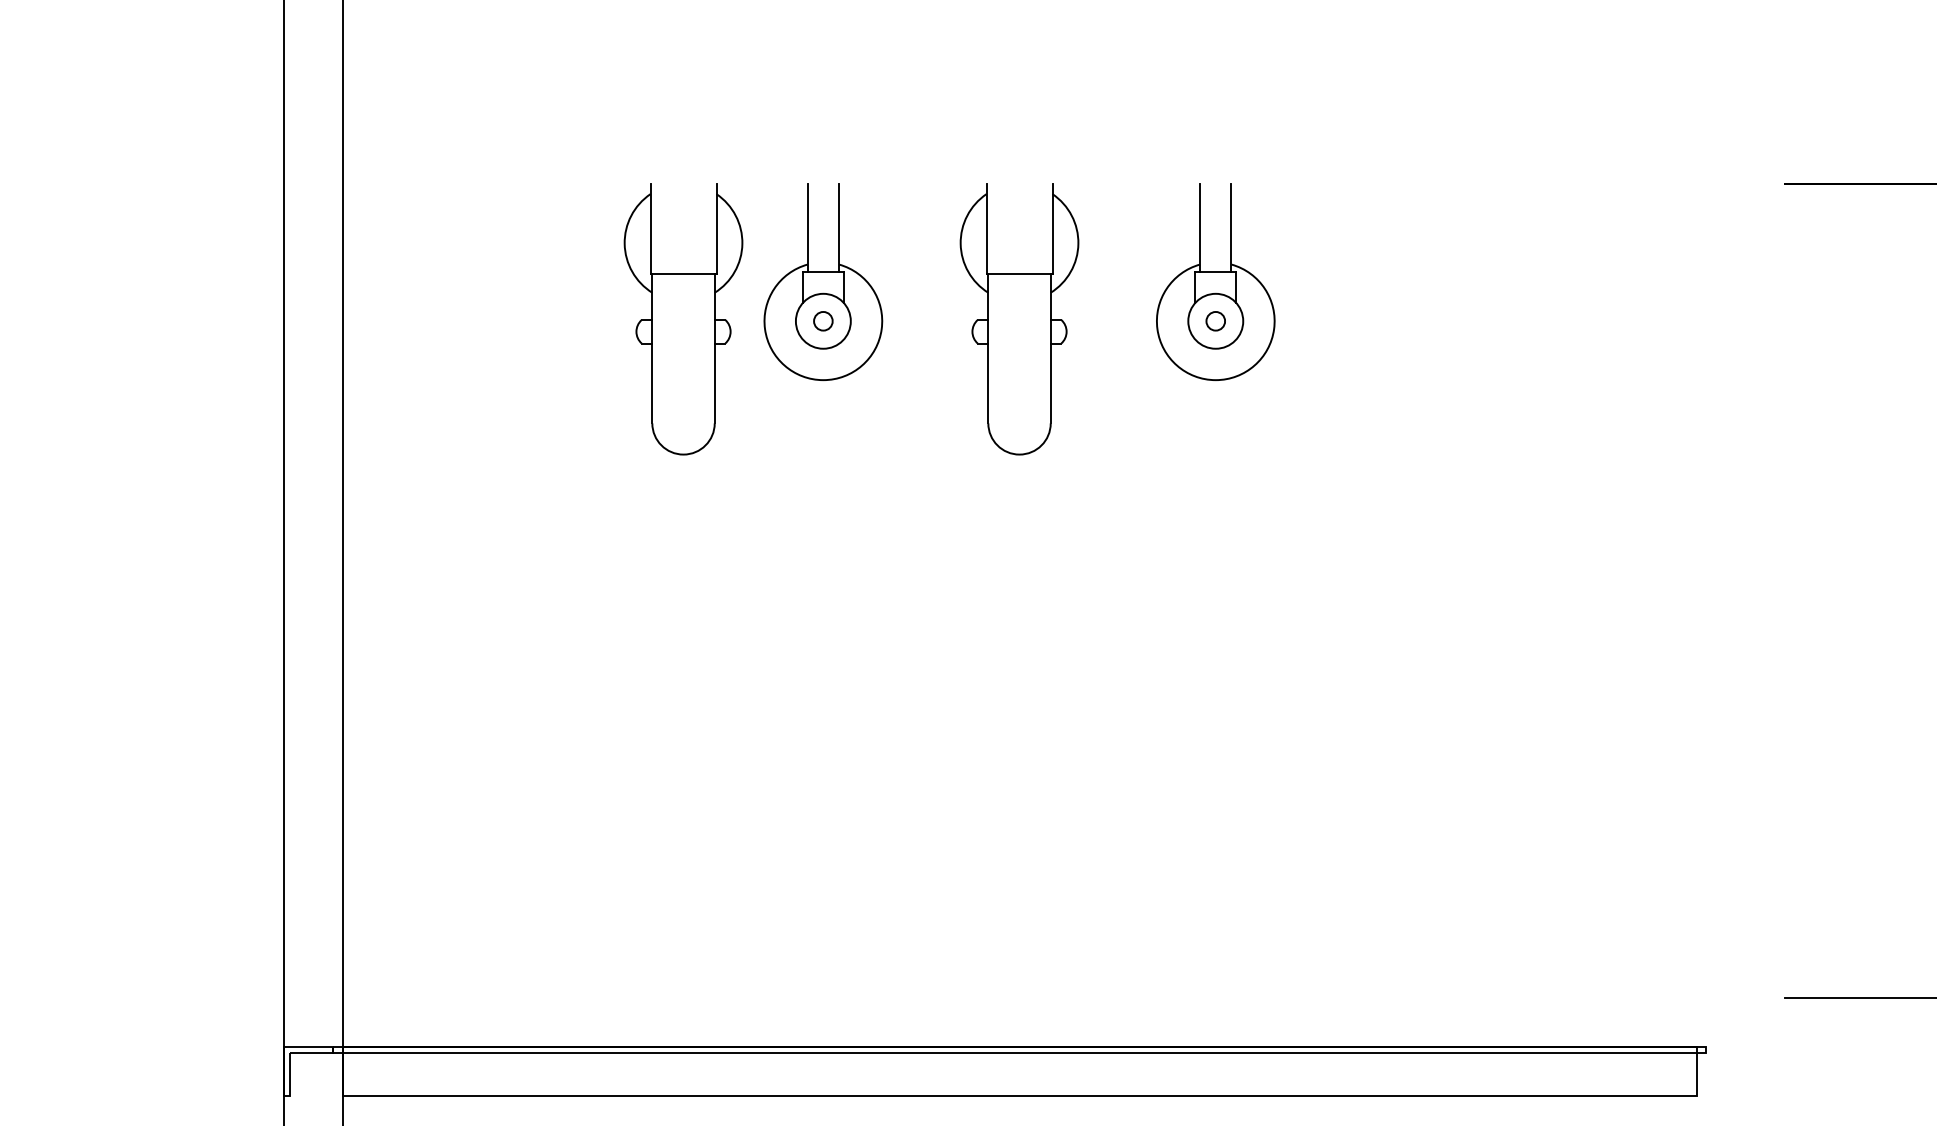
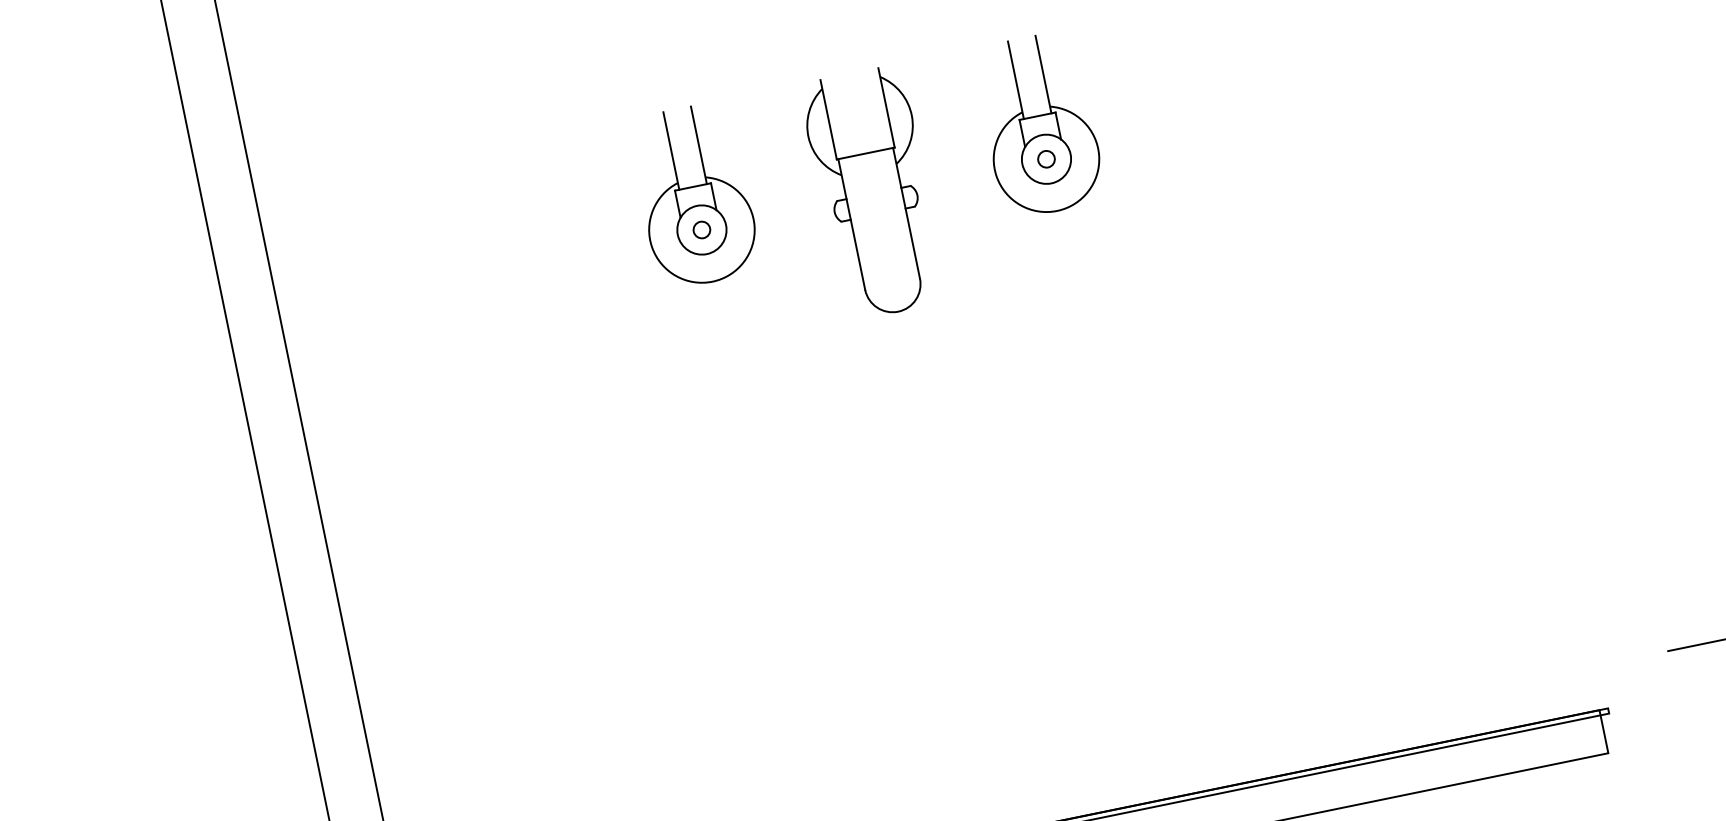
part: (683, 319) -> (578, 253), removed

